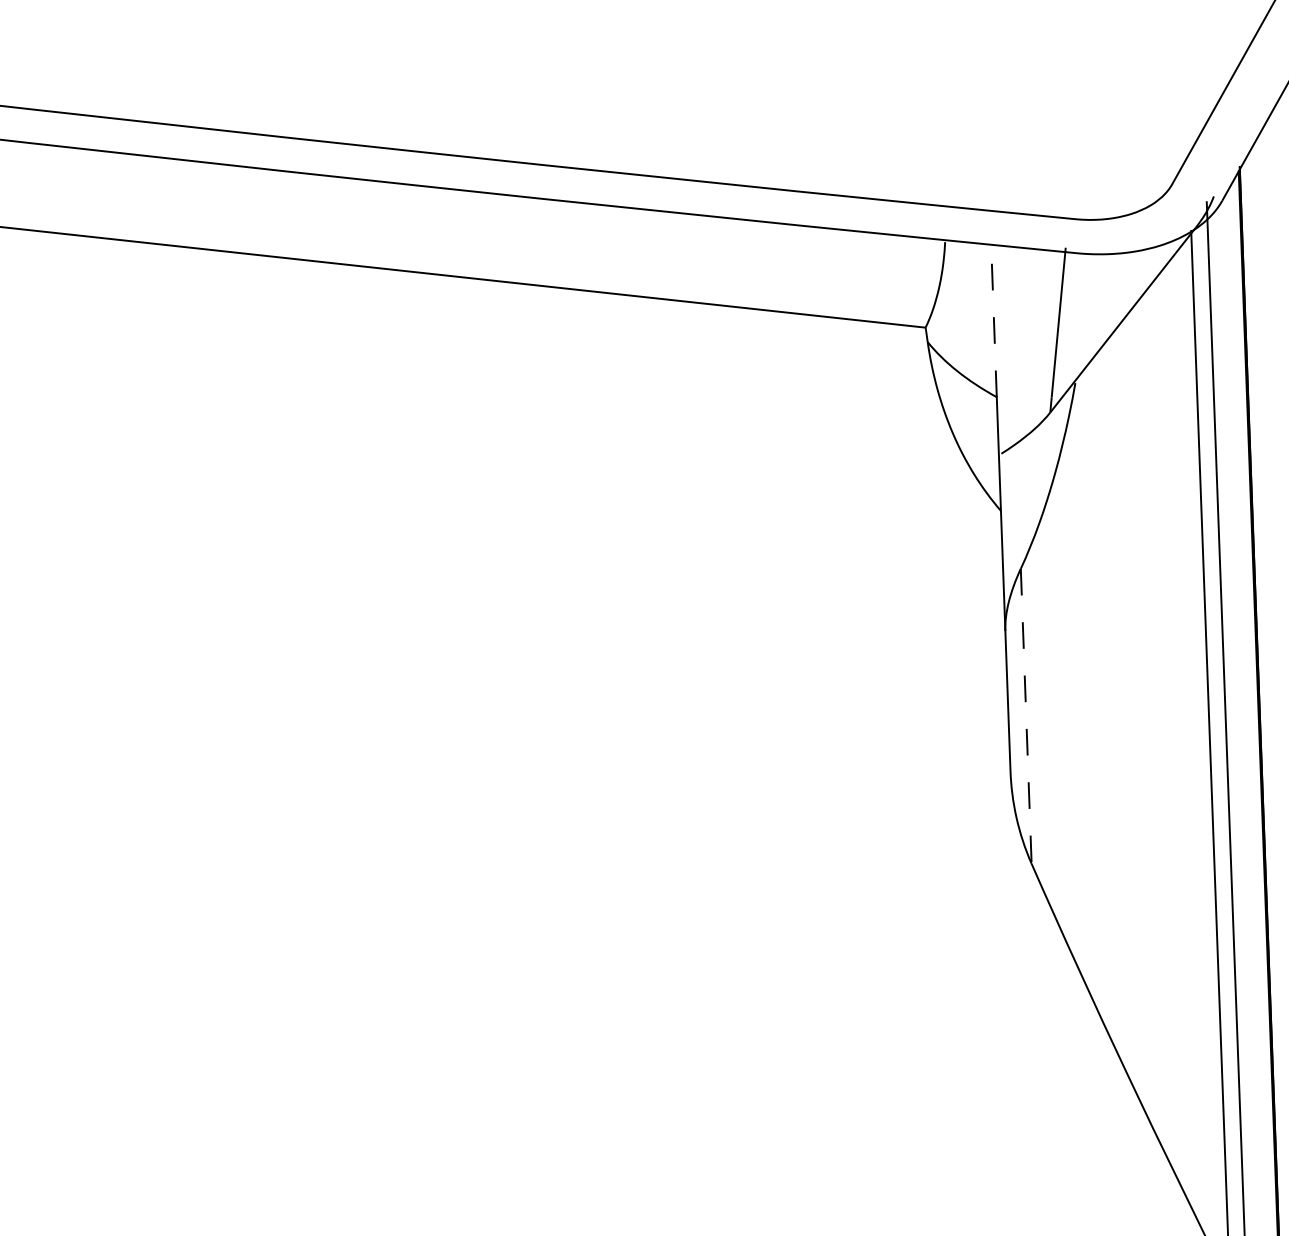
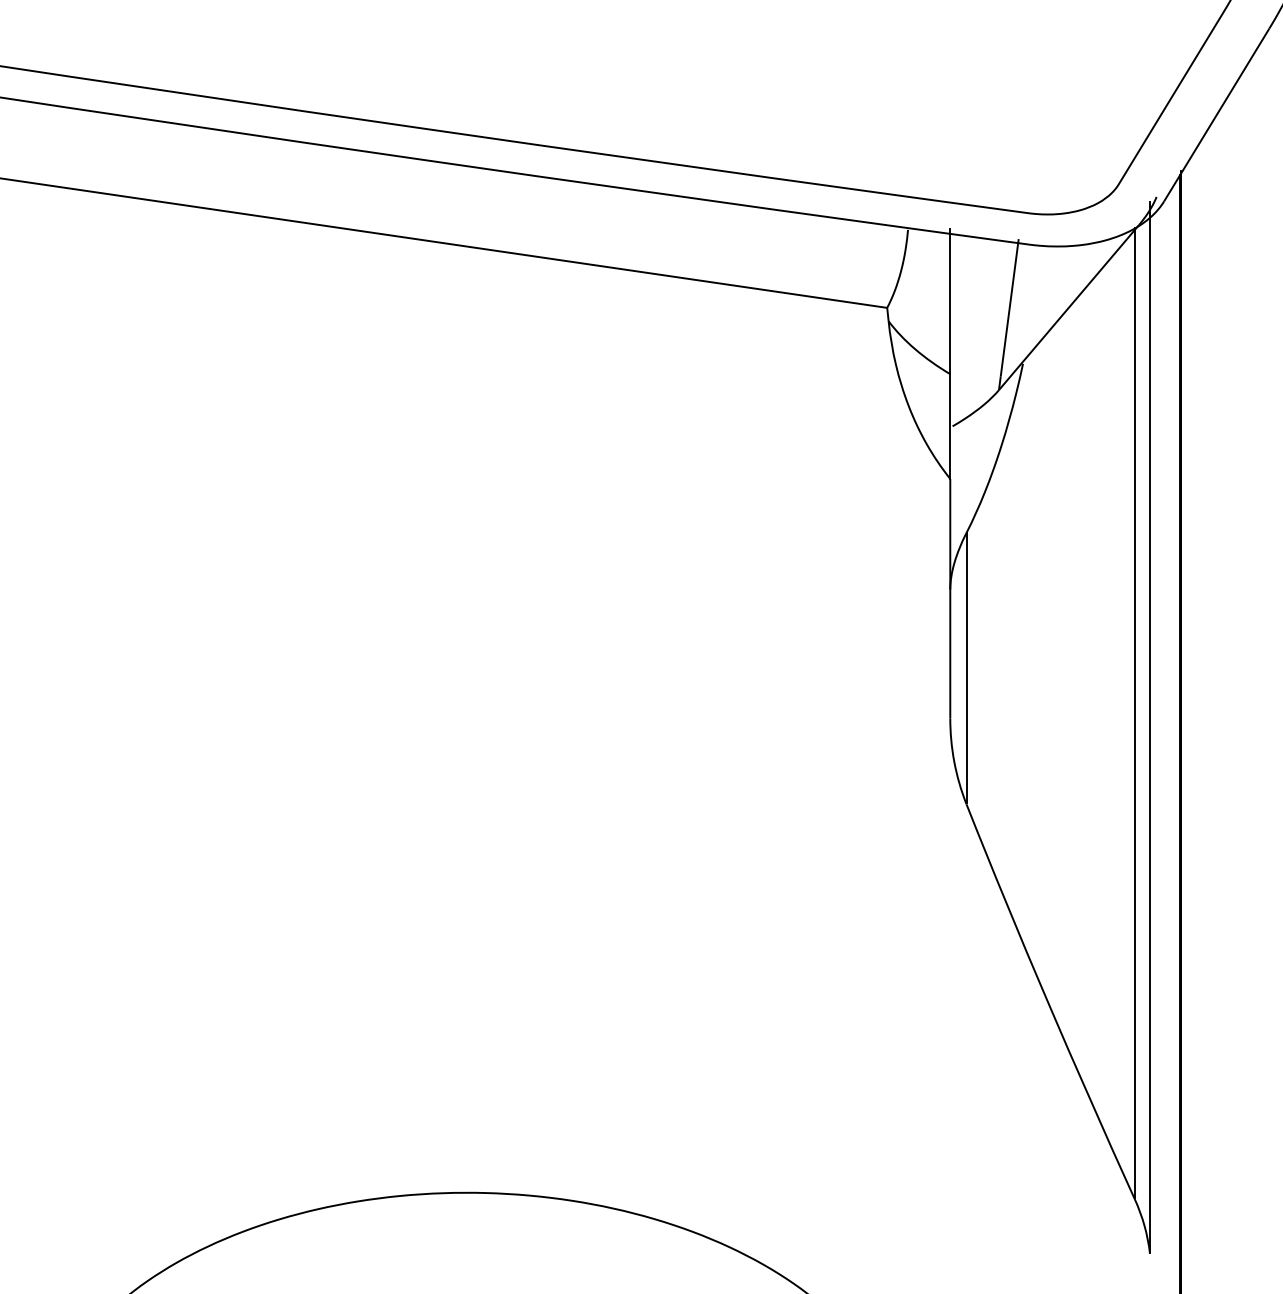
line: (994, 318) -> (950, 301), dashed -> solid
line: (1026, 715) -> (966, 667), dashed -> solid

